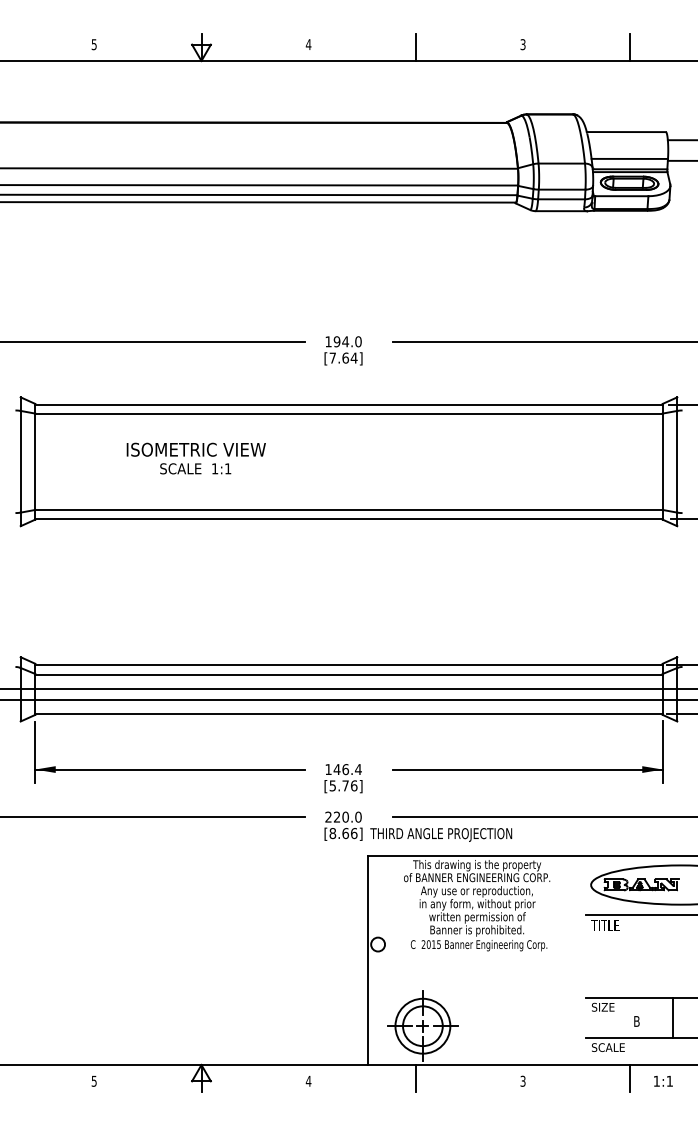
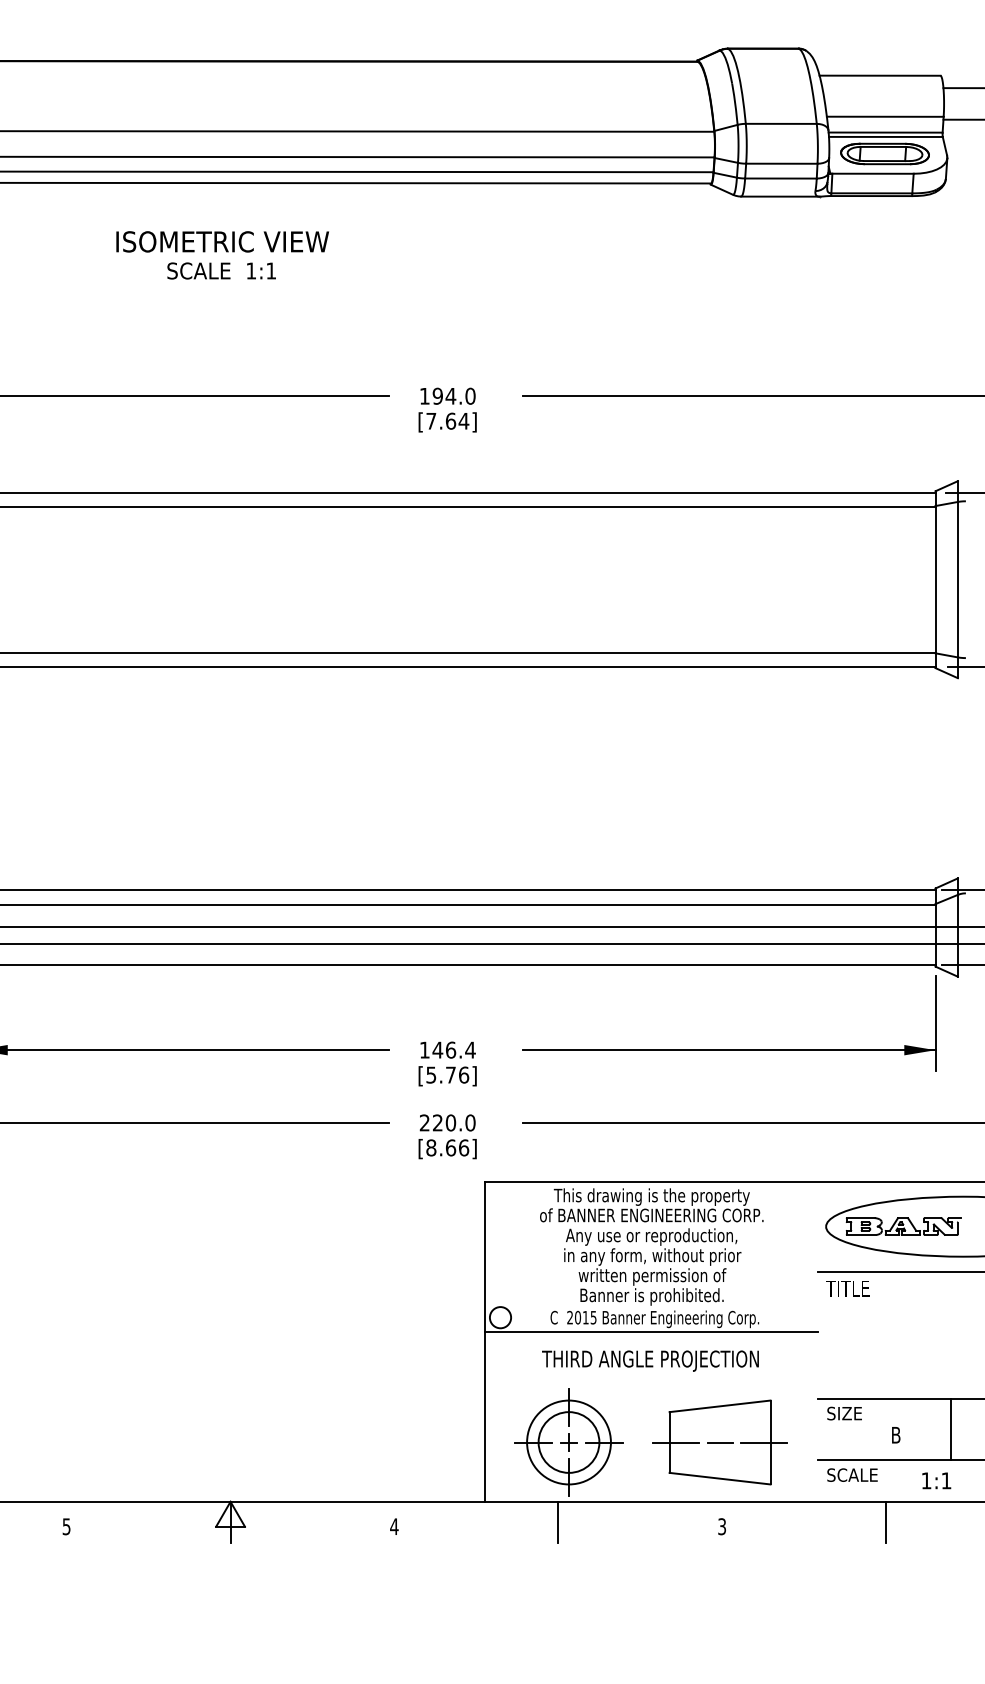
text: (195, 458) -> (221, 255), moved
text: (441, 834) -> (650, 1360), moved
line: (476, 953) -> (650, 1331), added
part: (521, 1025) -> (719, 1441), added
text: (663, 1081) -> (936, 1481), moved

